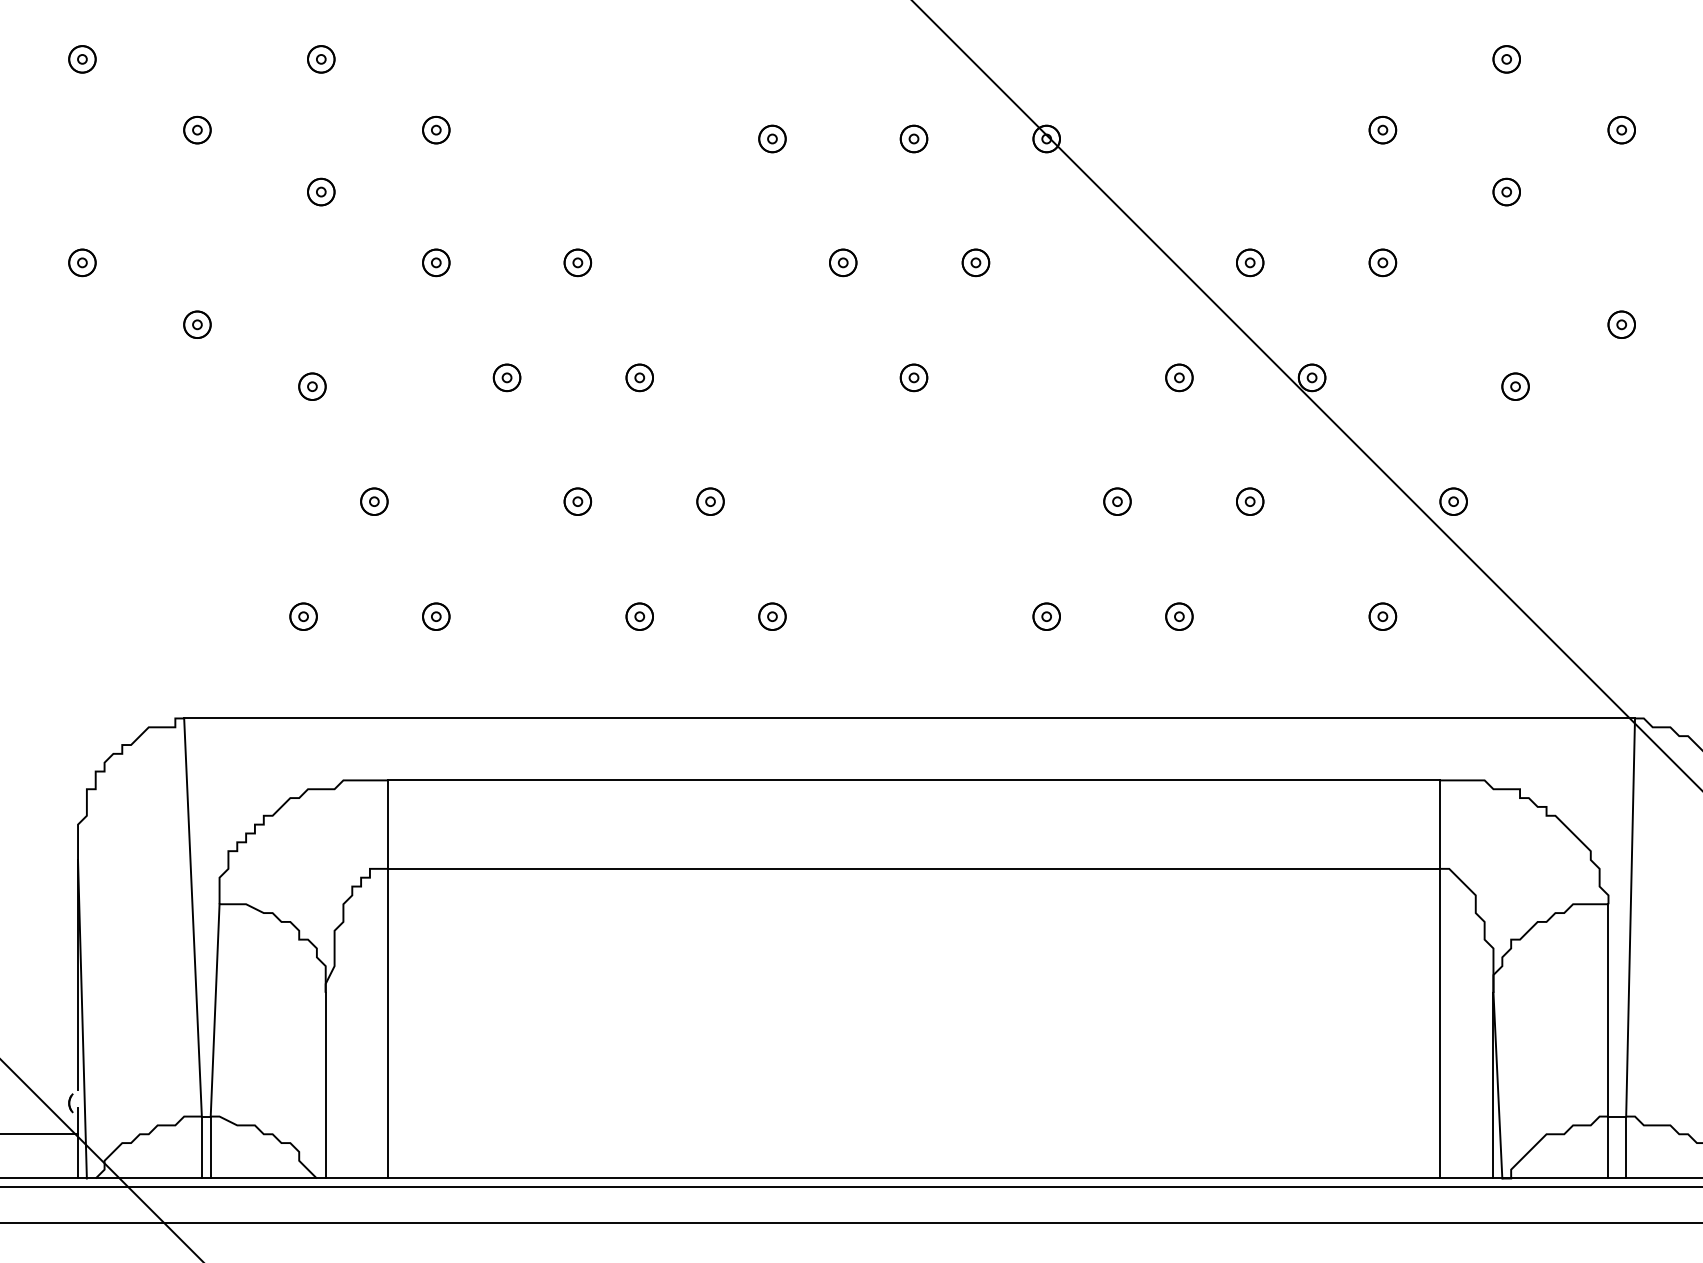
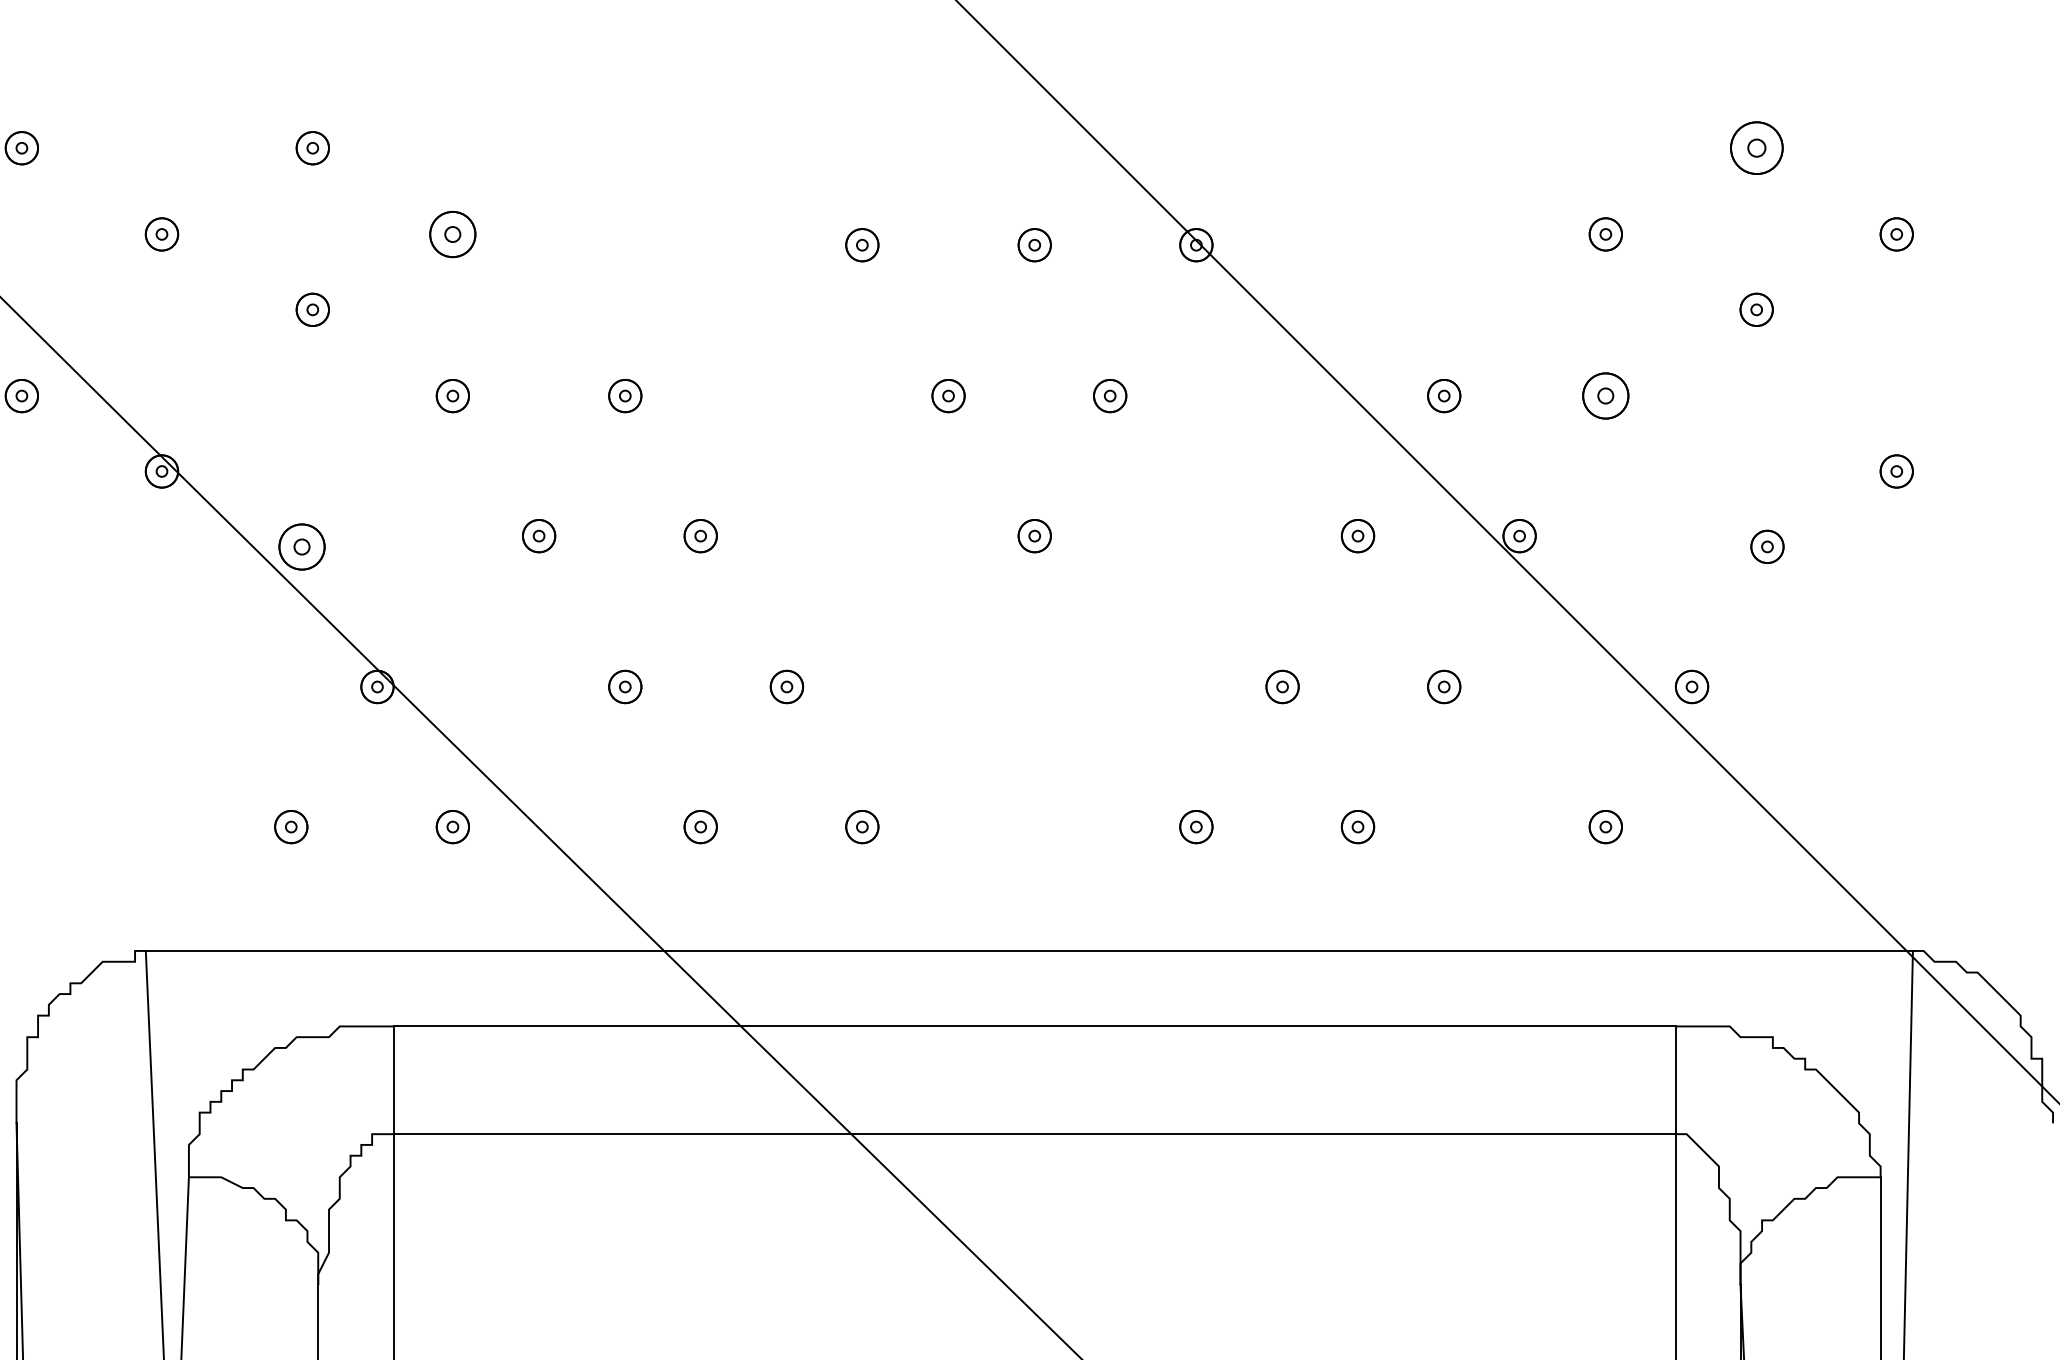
part: (1506, 59) -> (1756, 148), size x1.6
part: (436, 129) -> (453, 233), size x1.4
part: (1382, 262) -> (1605, 395), size x1.4
part: (312, 386) -> (302, 546), size x1.4

